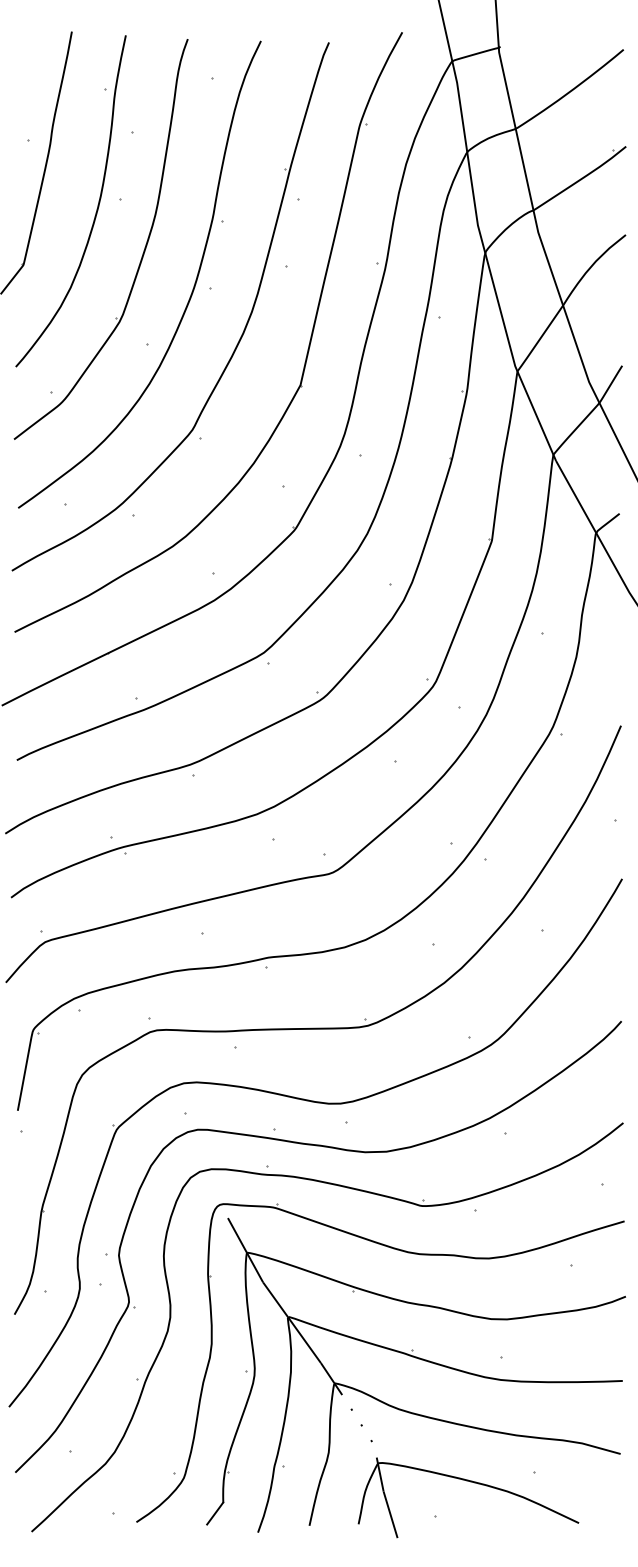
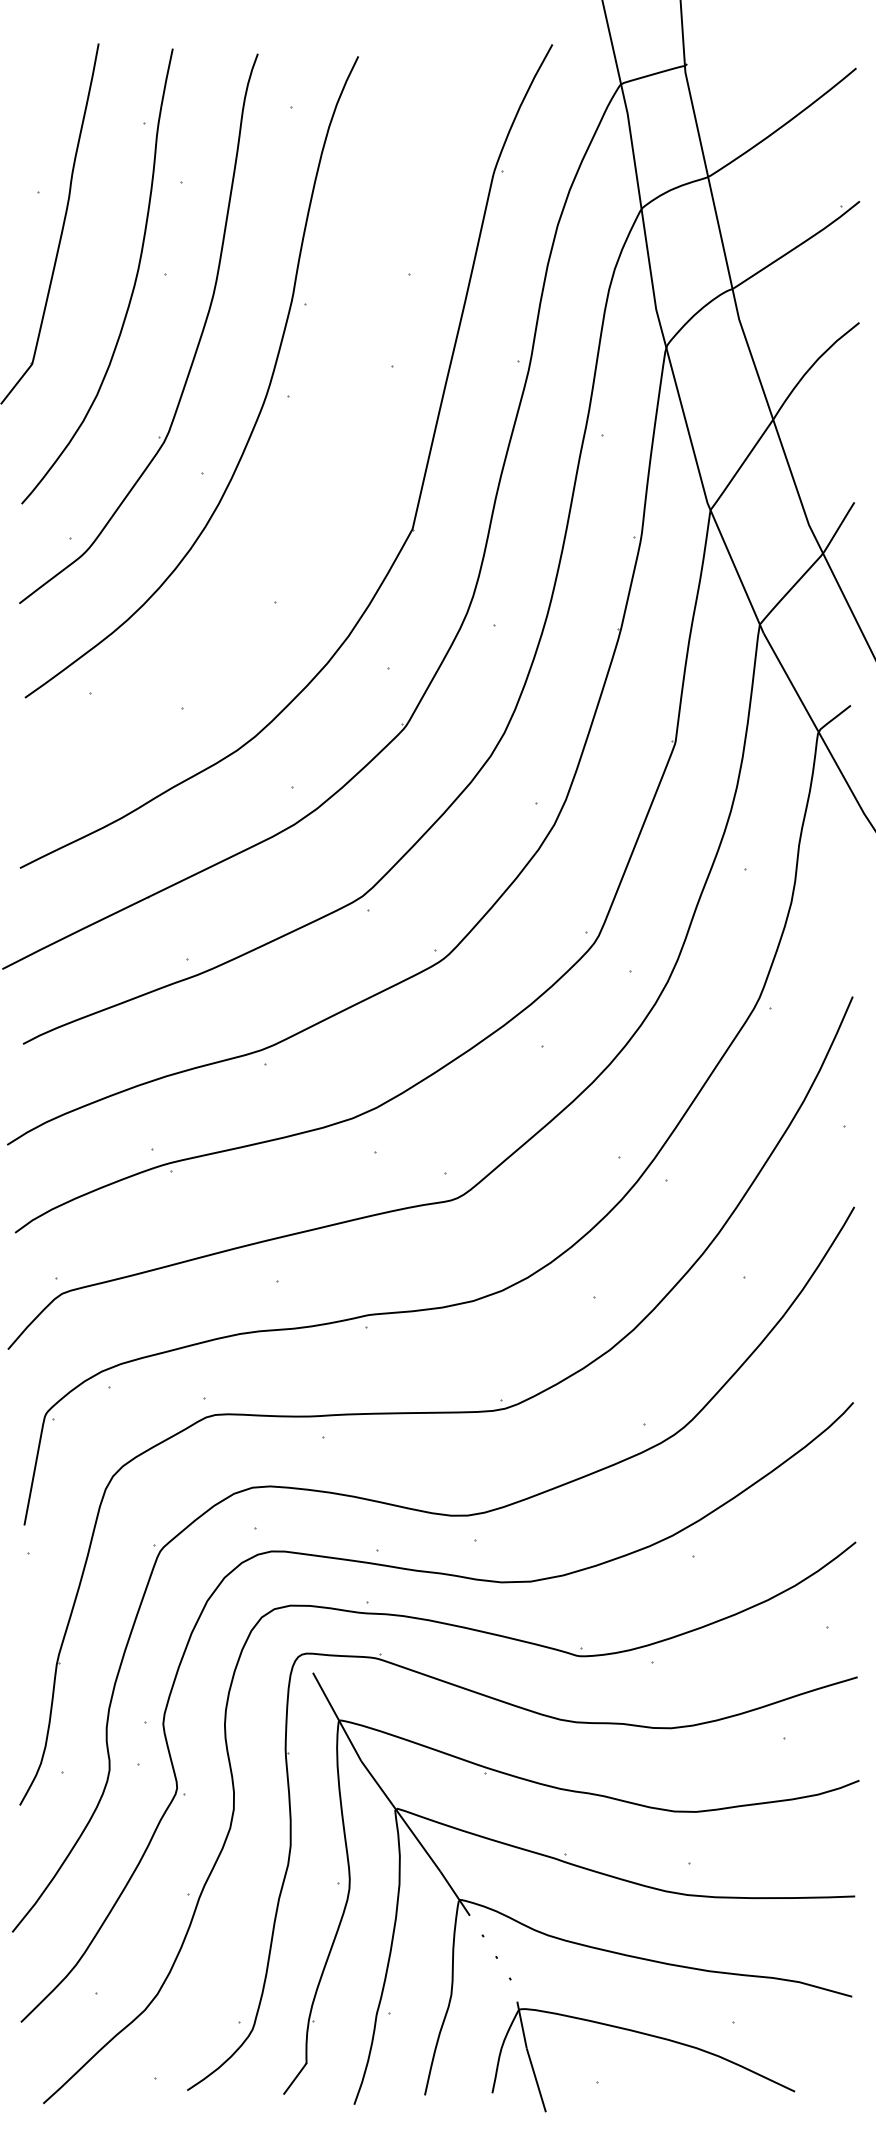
part: (238, 340) -> (327, 467), removed

